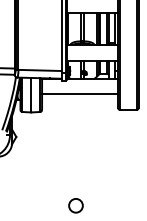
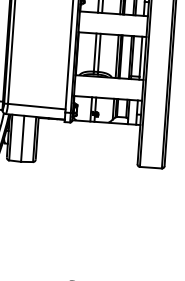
line: (80, 94) -> (88, 142), removed

